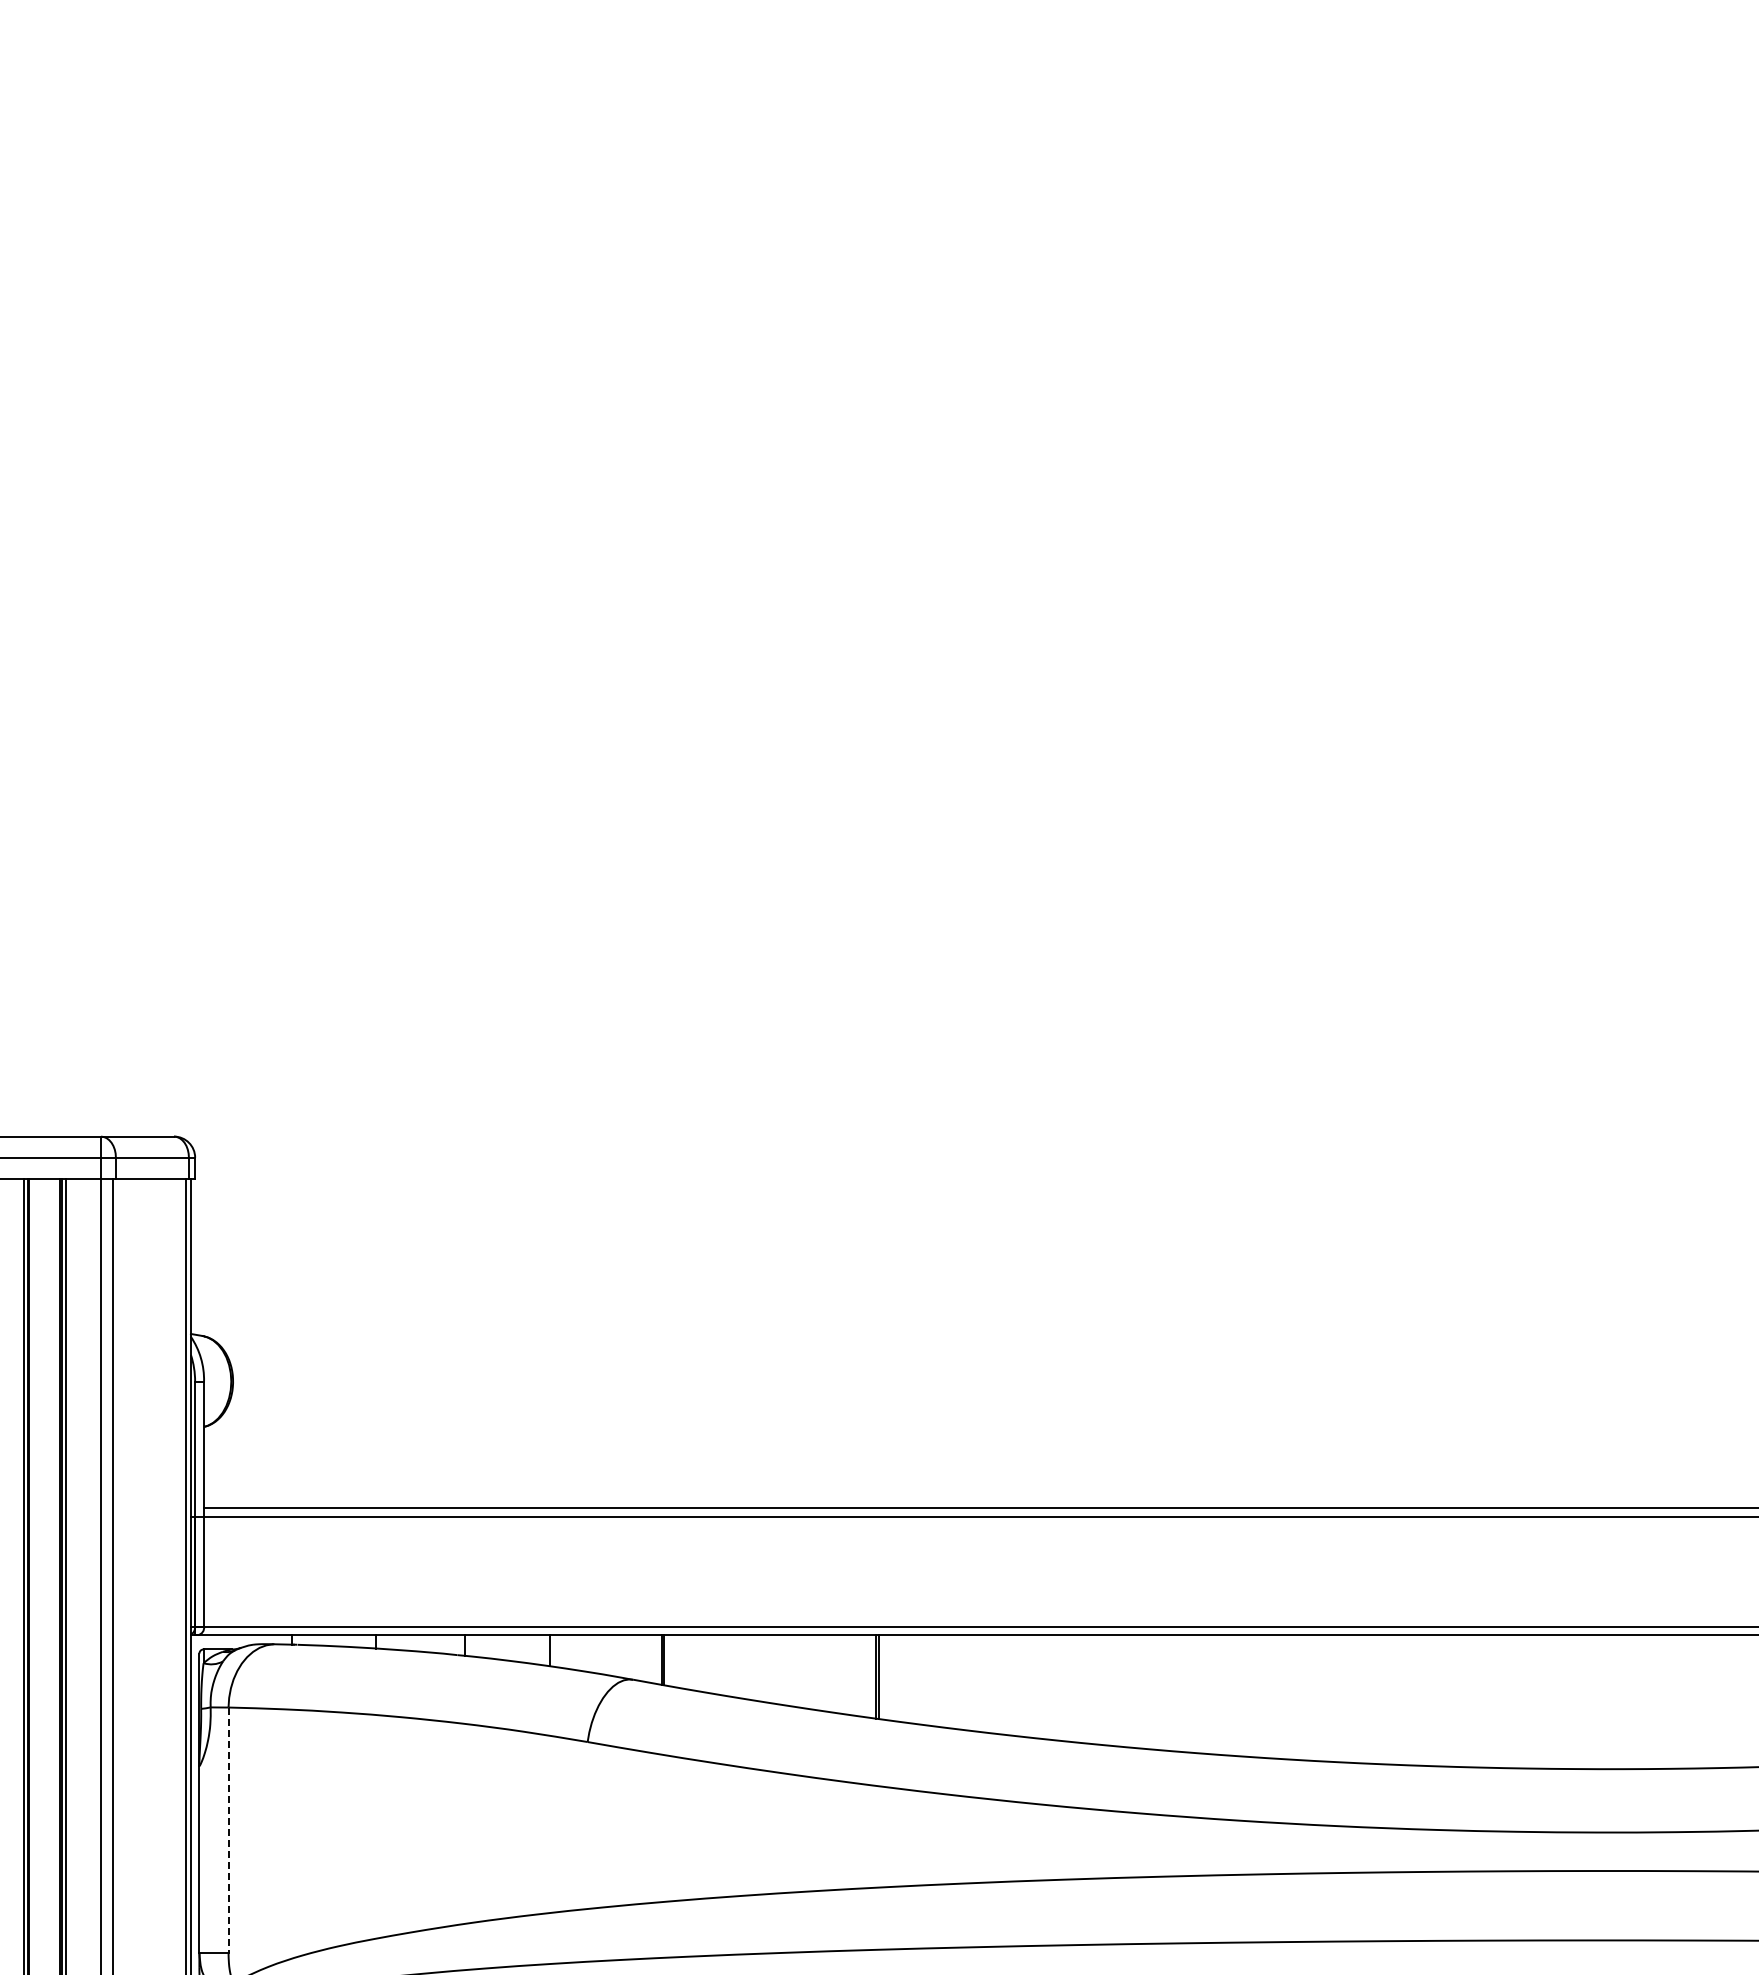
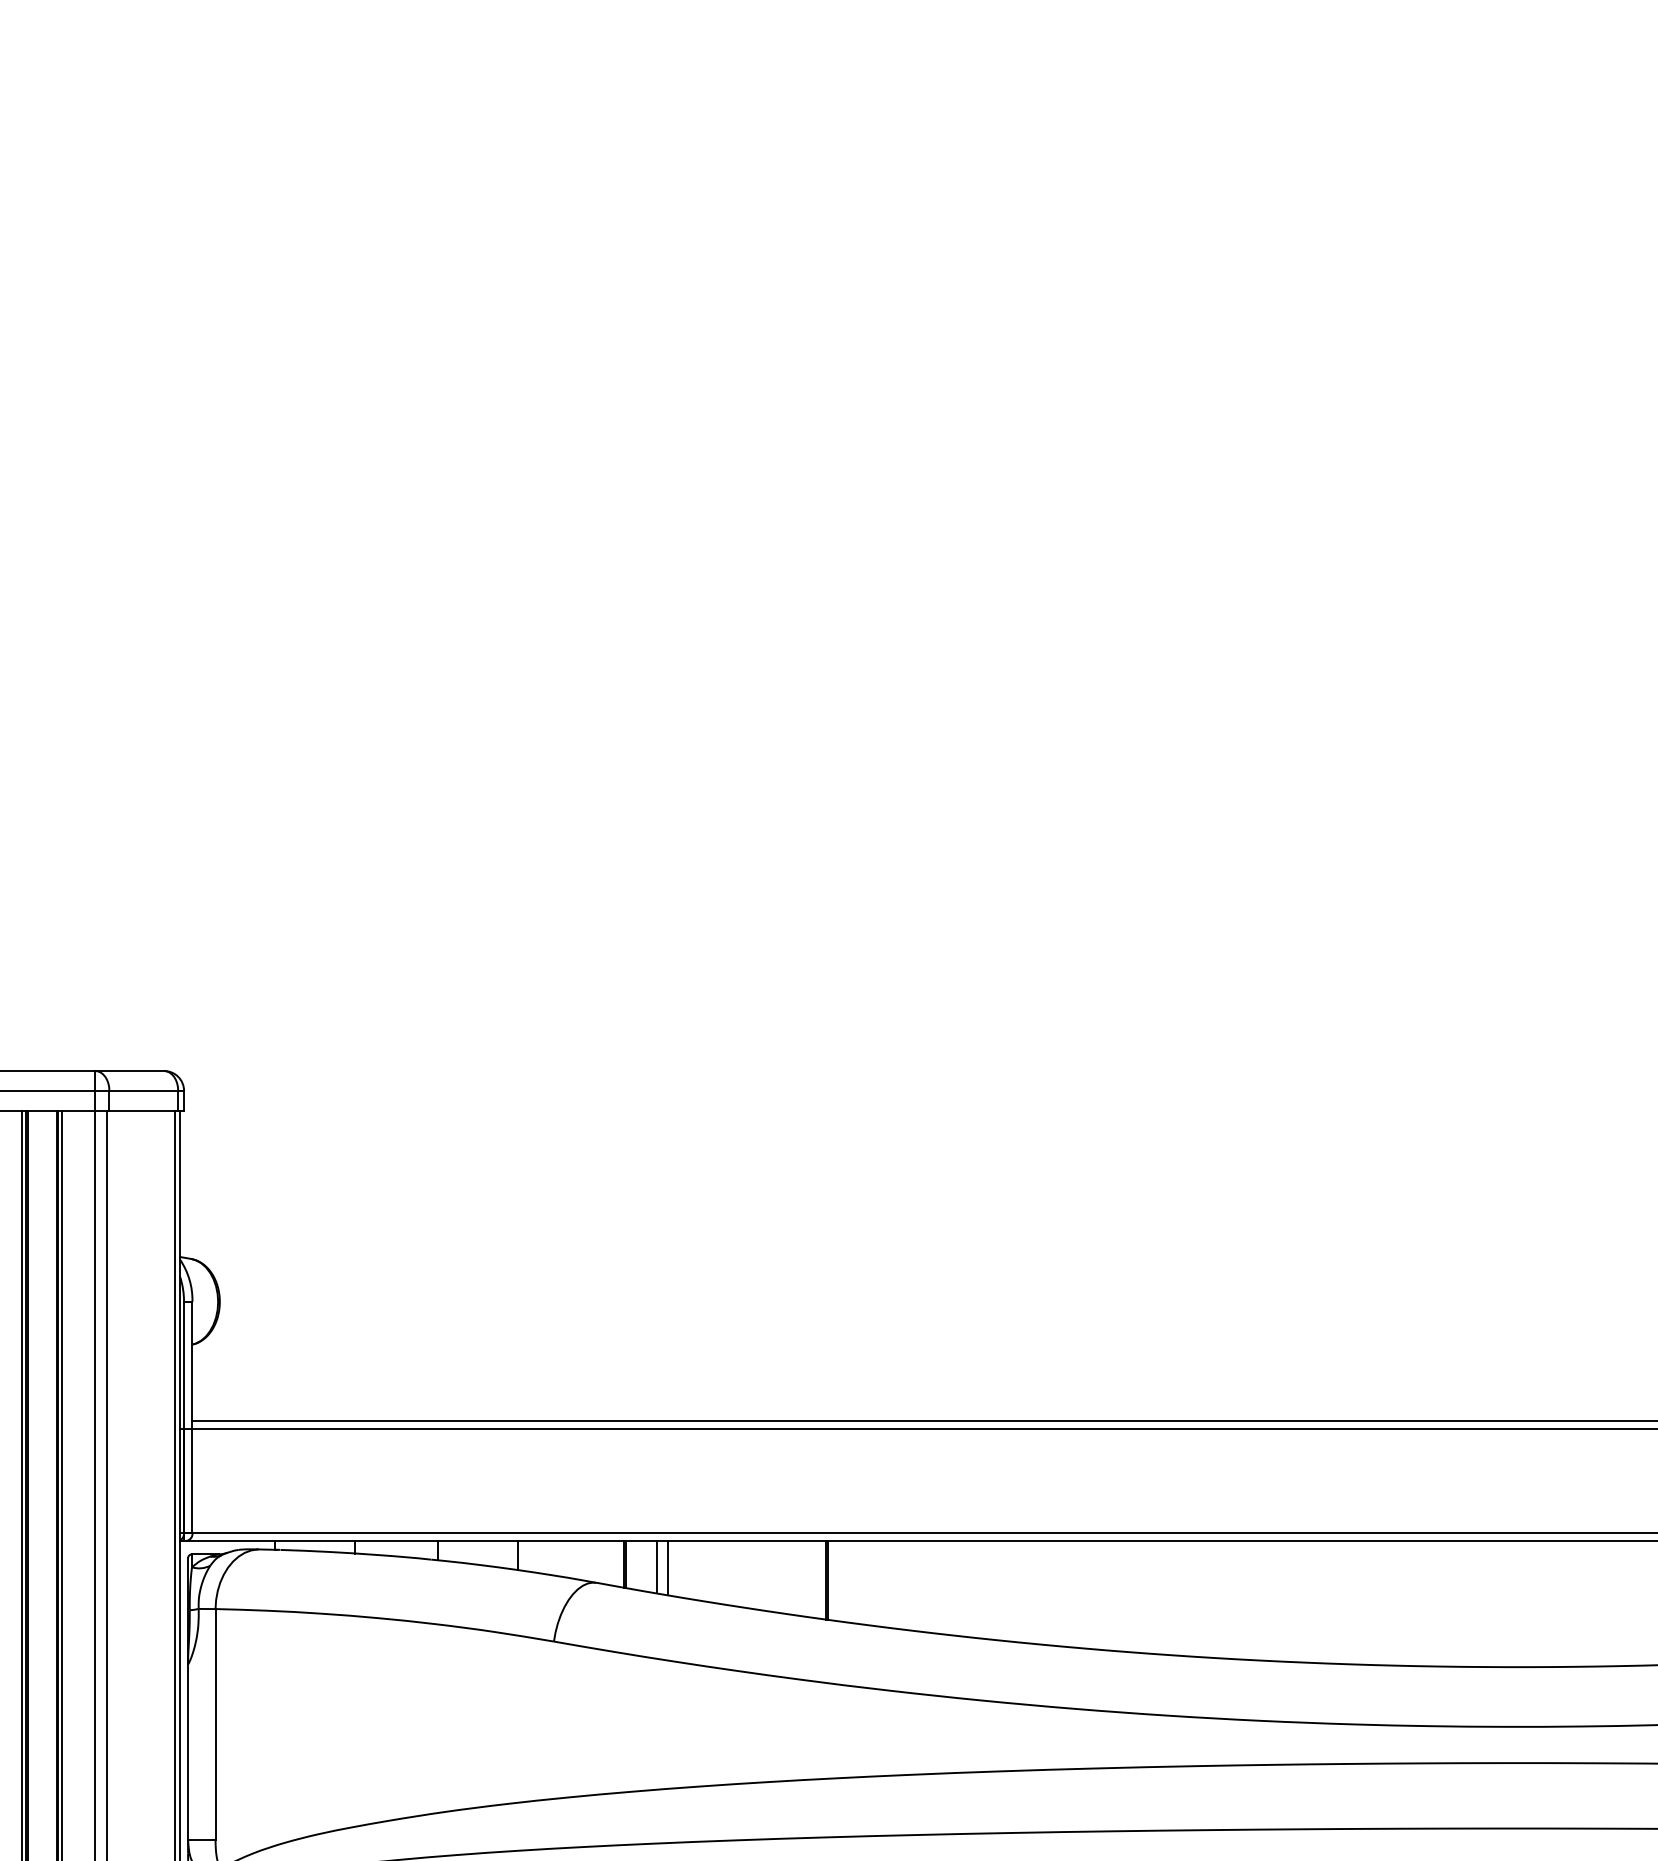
line: (696, 1663) -> (656, 1567), added
line: (708, 1664) -> (667, 1568), added
line: (228, 1830) -> (215, 1724), dashed -> solid

